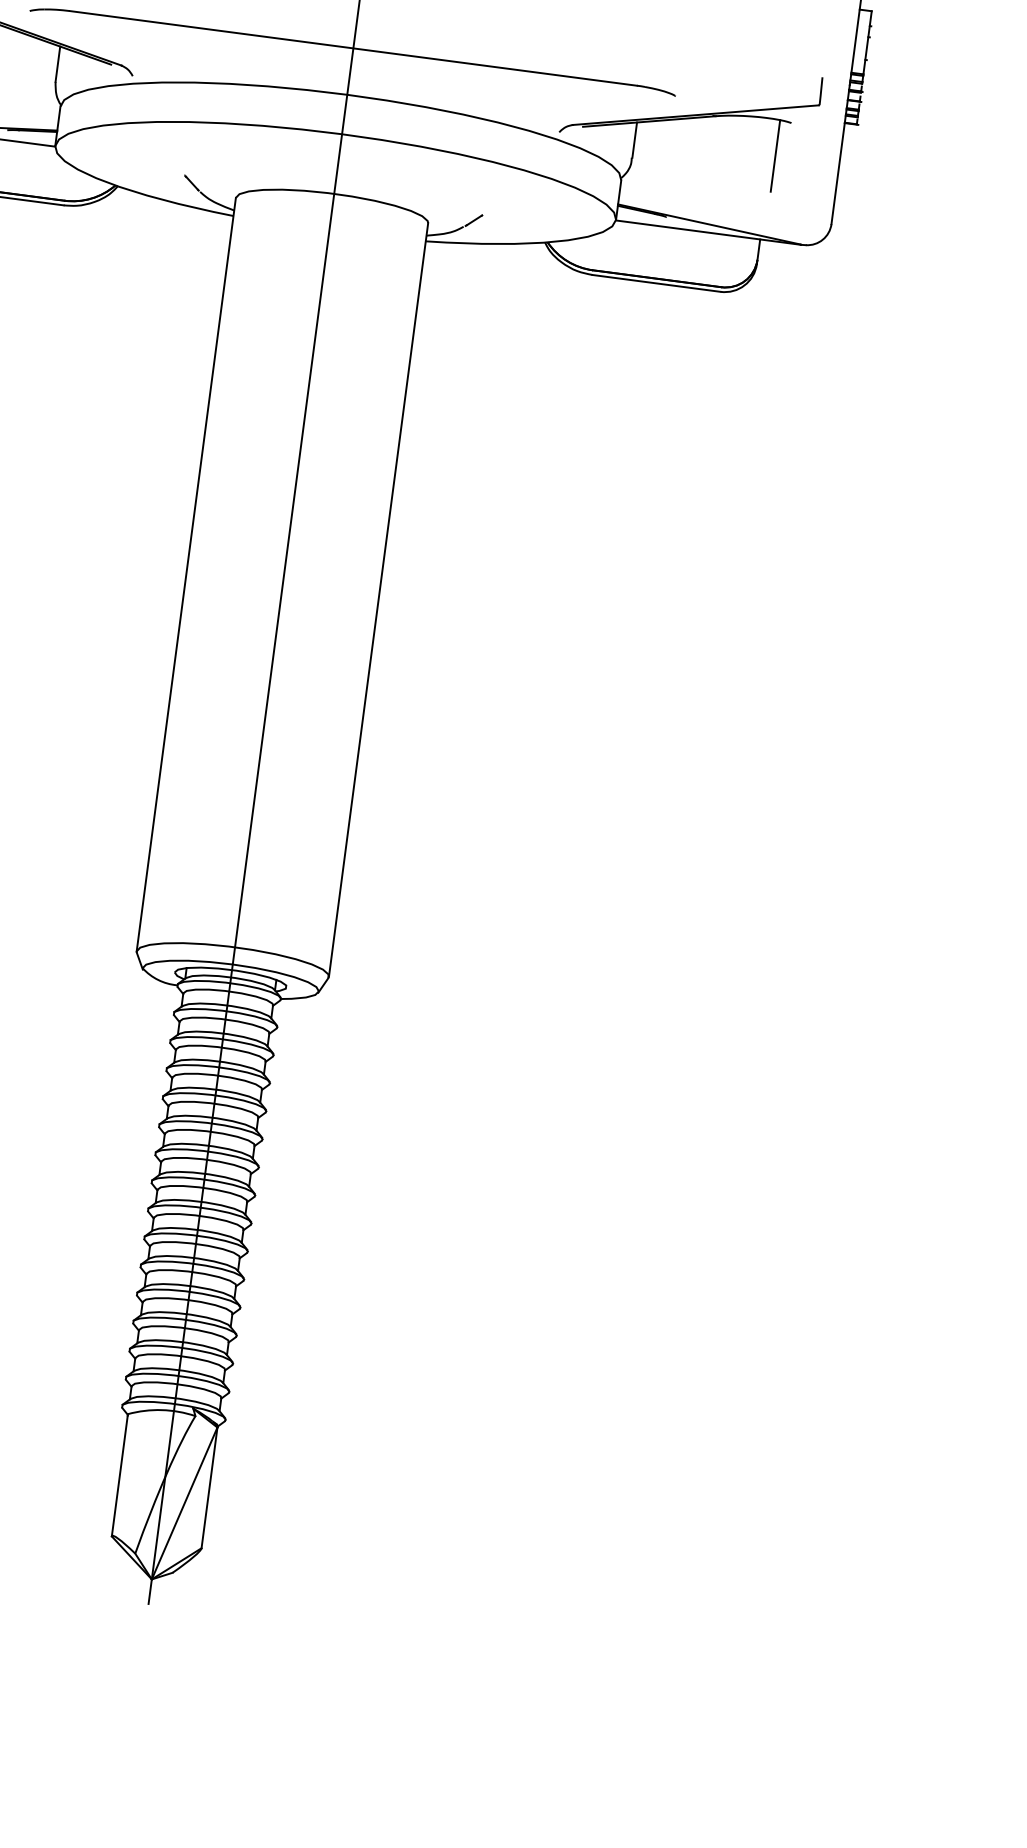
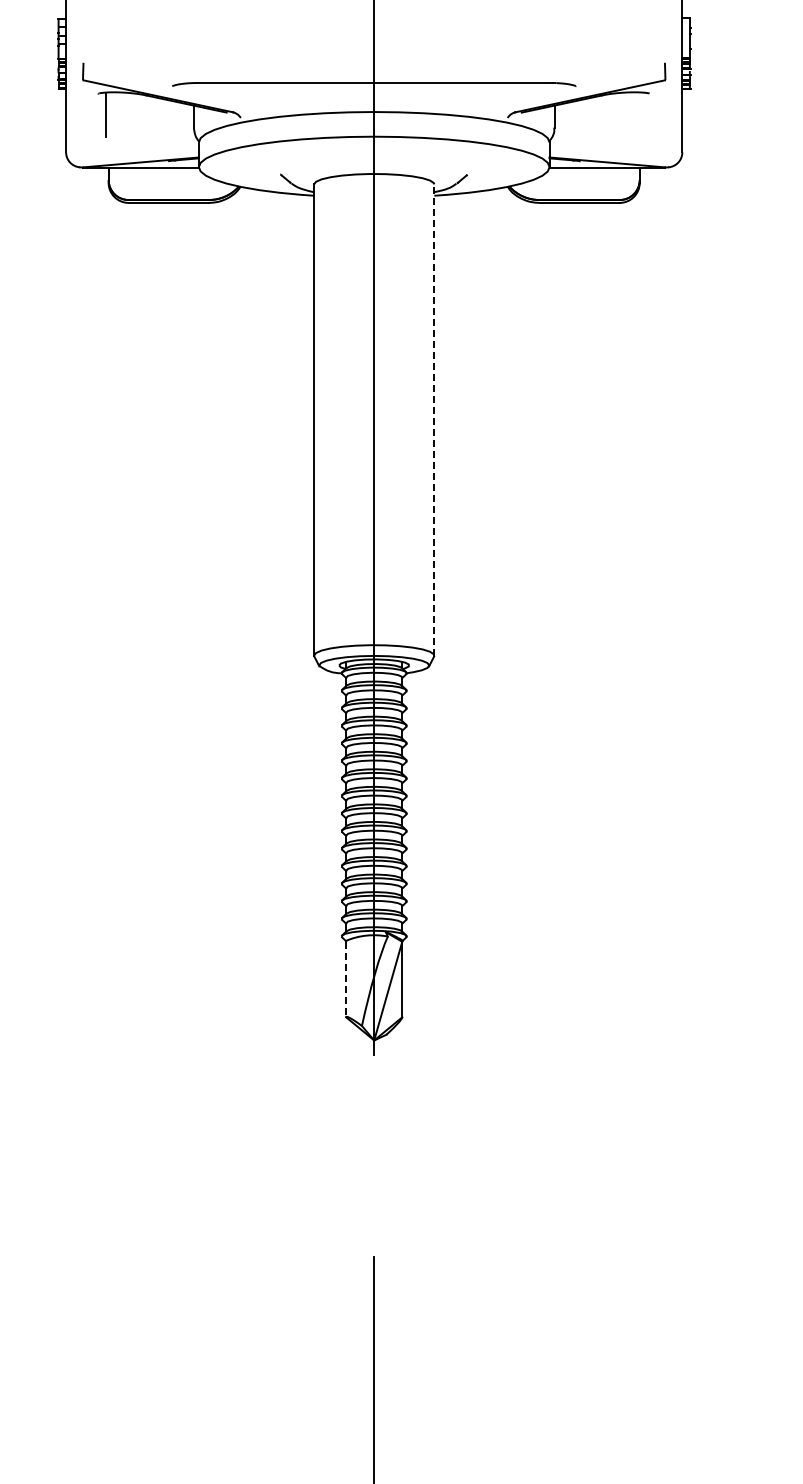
line: (775, 155) -> (642, 114), removed
line: (378, 600) -> (434, 420), solid -> dashed
line: (120, 1476) -> (346, 979), solid -> dashed

